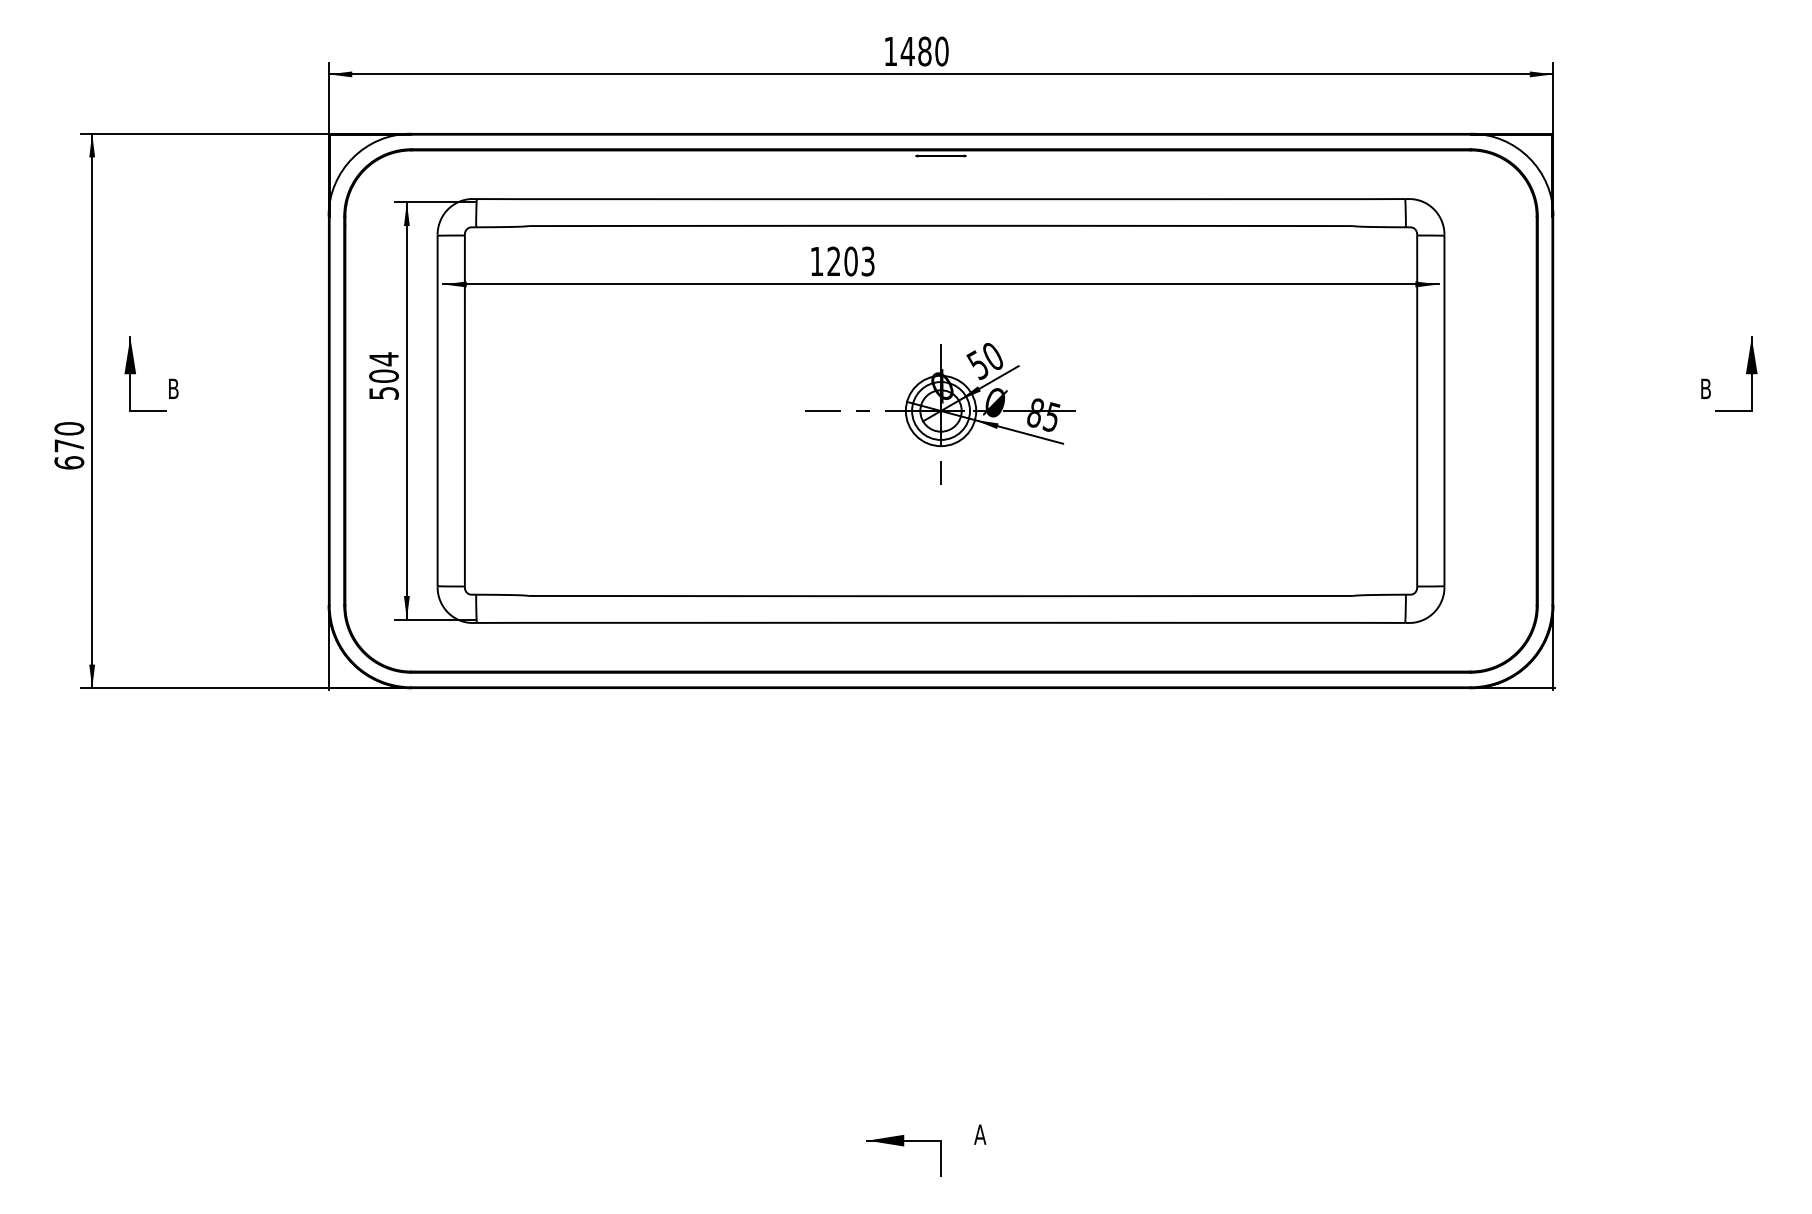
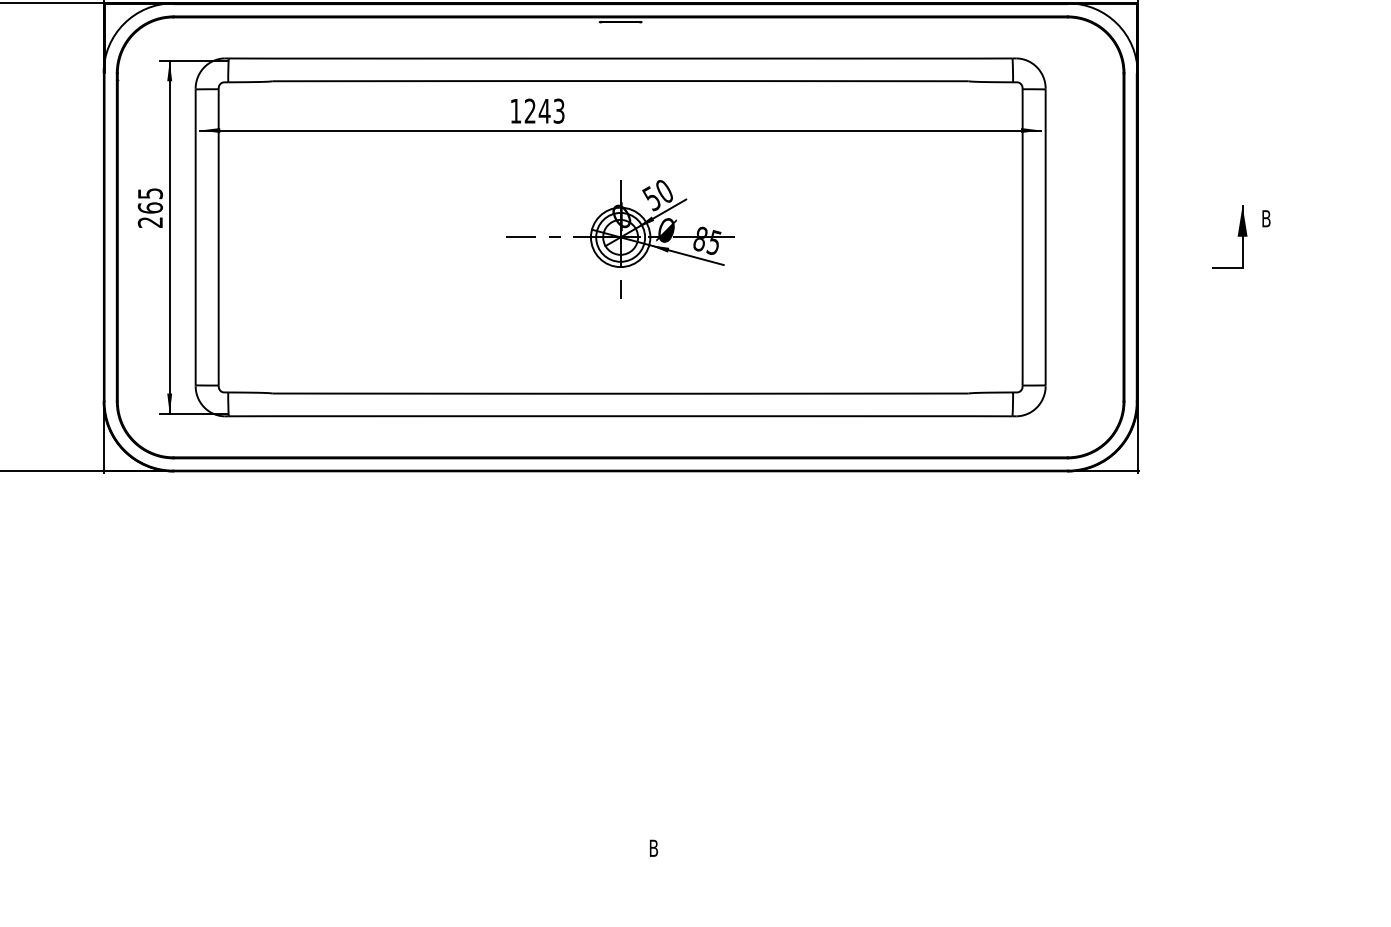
text: (851, 261) -> (545, 111), 1203 -> 1243
part: (1746, 373) -> (1238, 236), moved
text: (383, 375) -> (149, 207), 504 -> 265
text: (980, 1134) -> (653, 848), A -> B
part: (903, 1146) -> (588, 858), removed

